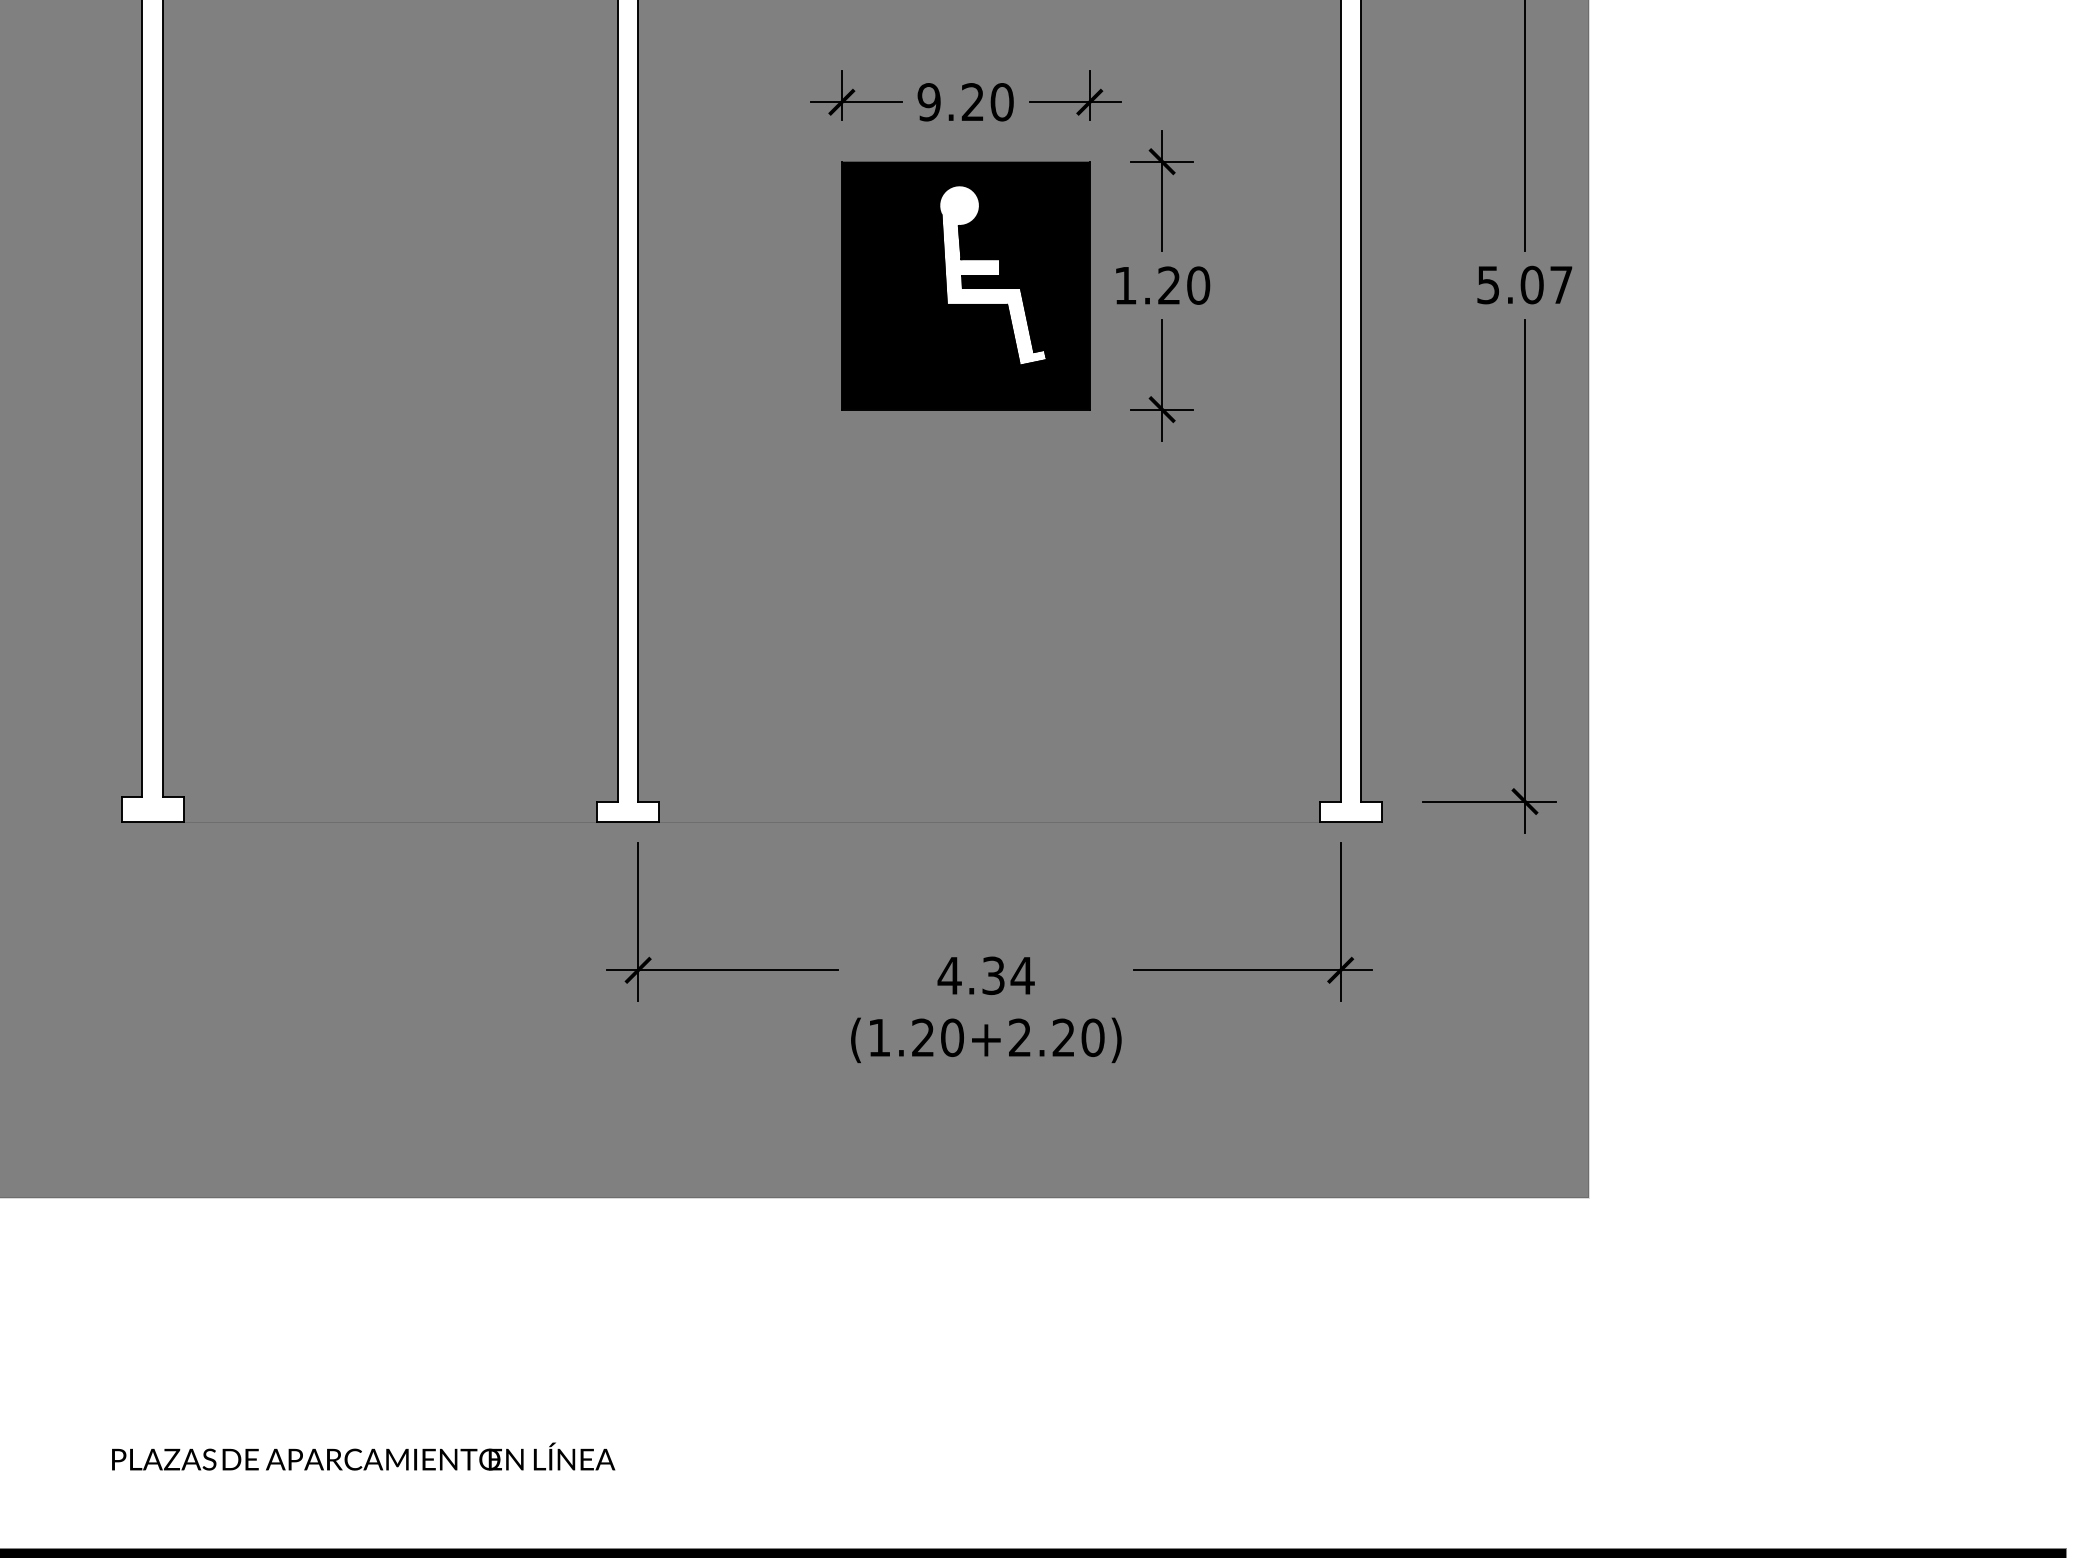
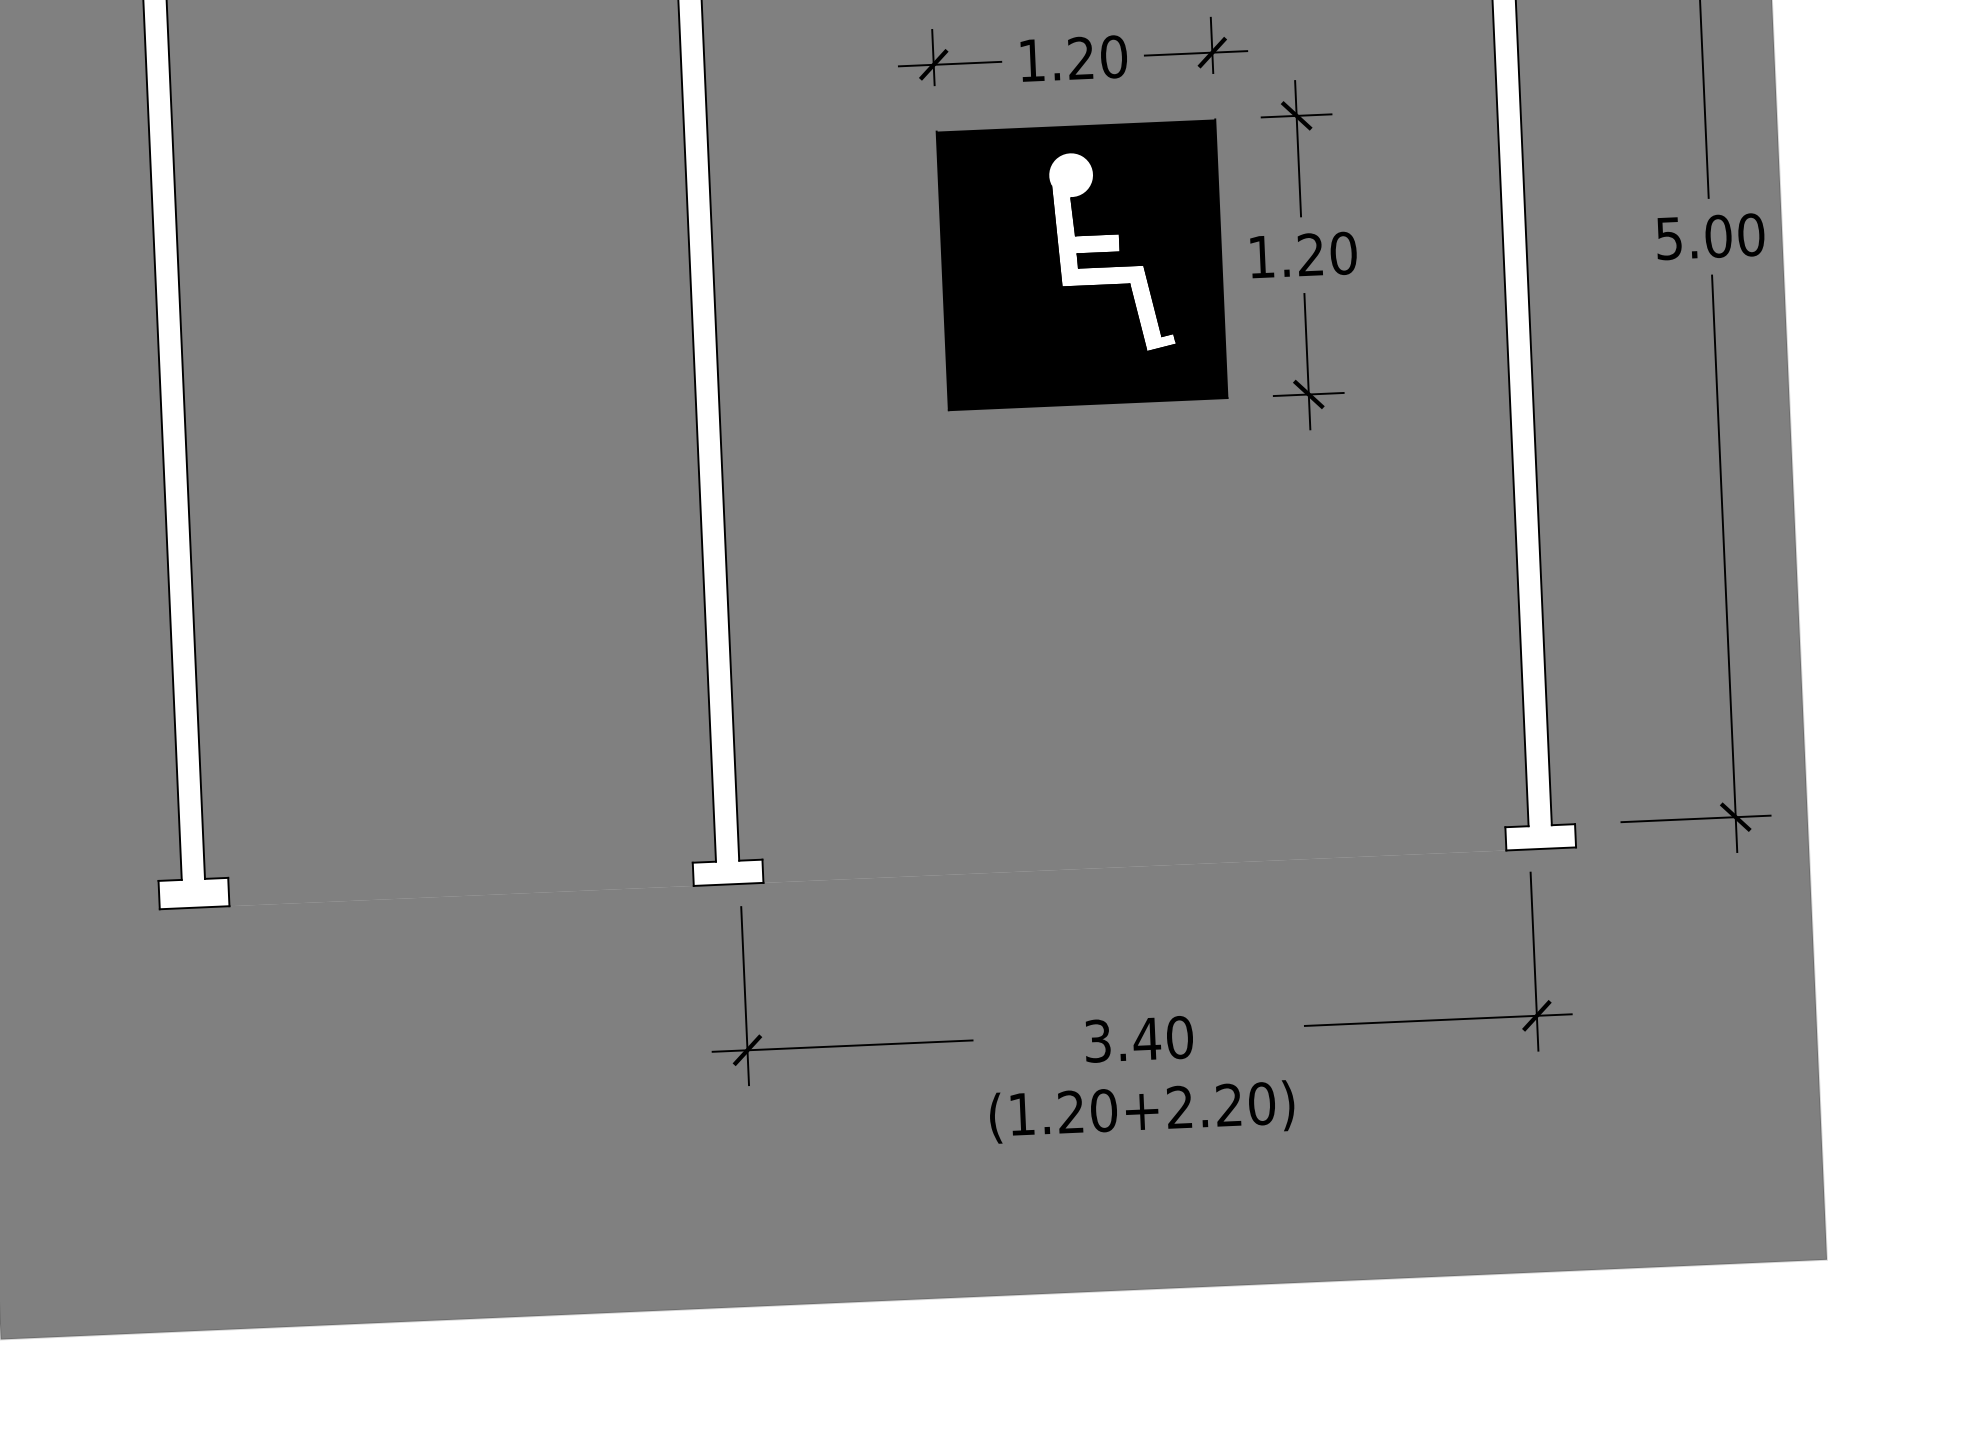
text: (928, 102) -> (1031, 60), 9.20 -> 1.20
text: (1561, 285) -> (1751, 235), 5.07 -> 5.00
text: (985, 975) -> (1138, 1039), 4.34 -> 3.40

